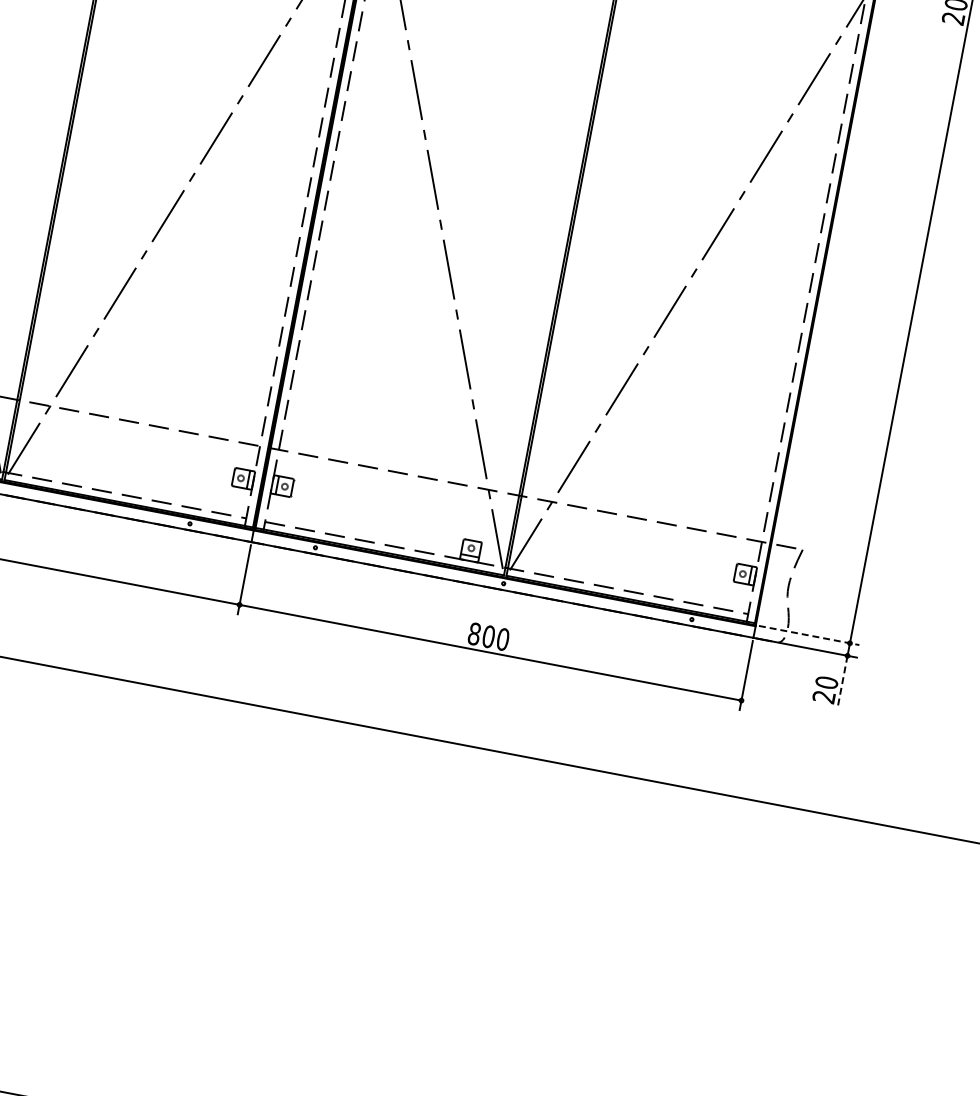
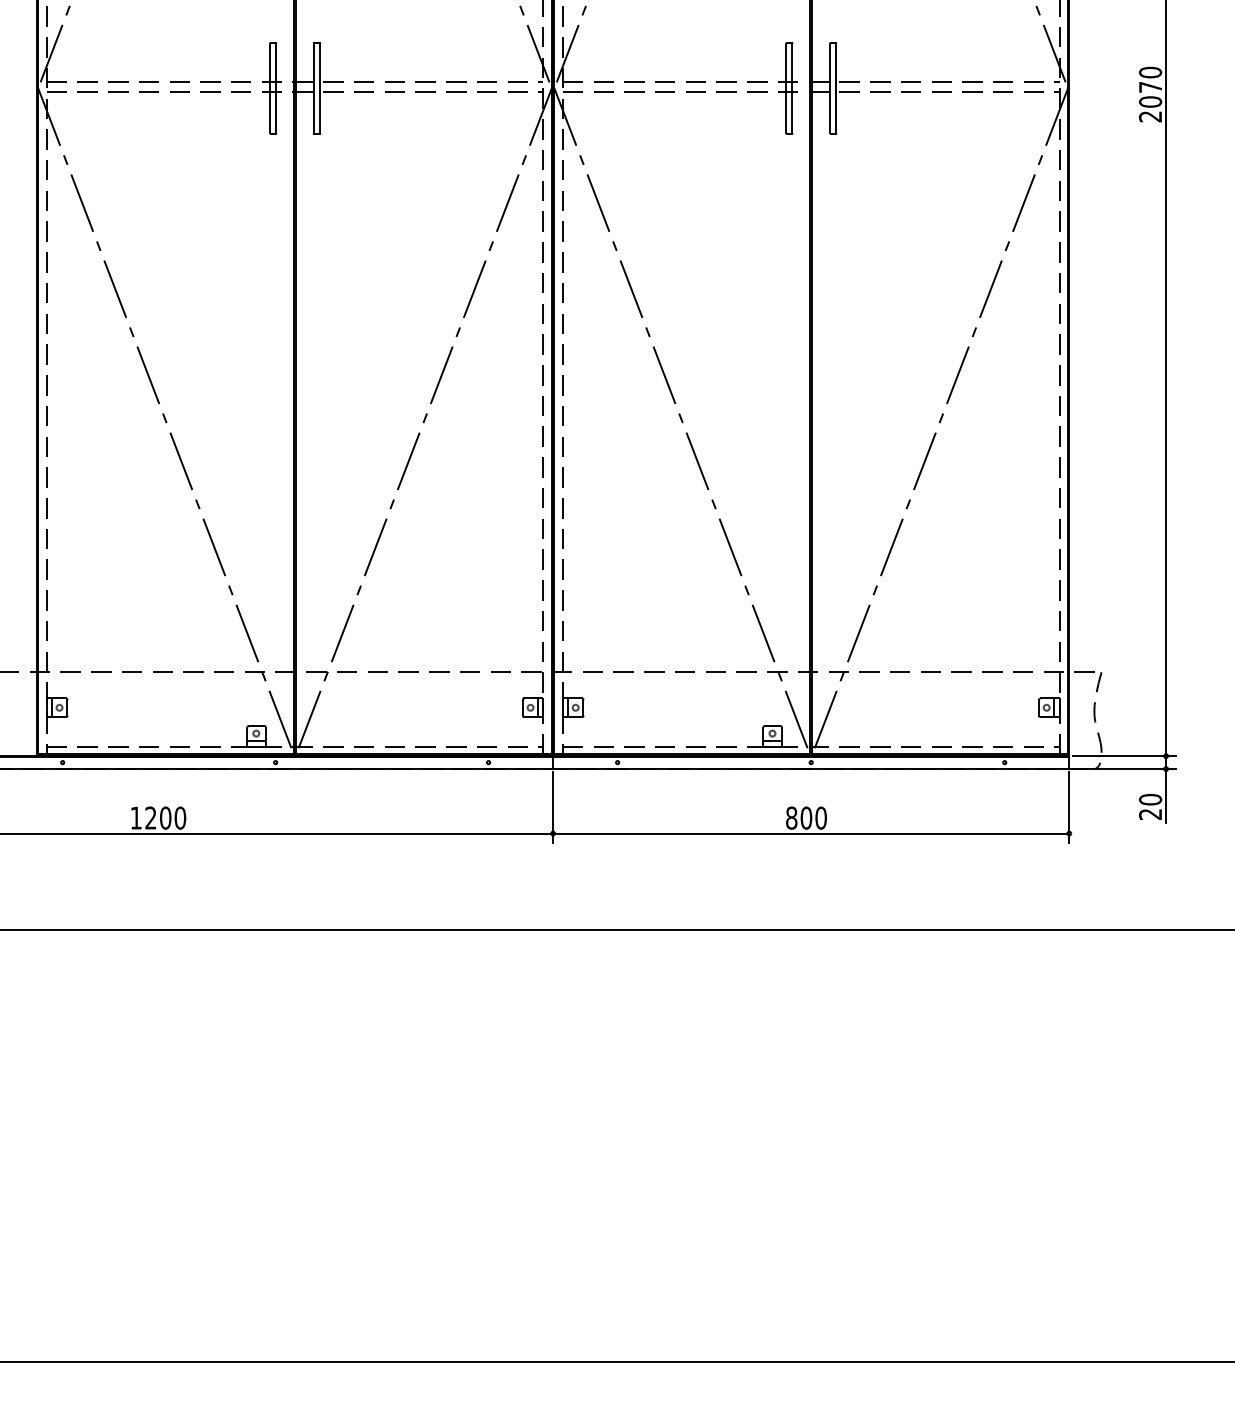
line: (809, 635) -> (1124, 756), dashed -> solid
line: (842, 682) -> (1166, 796), dashed -> solid

